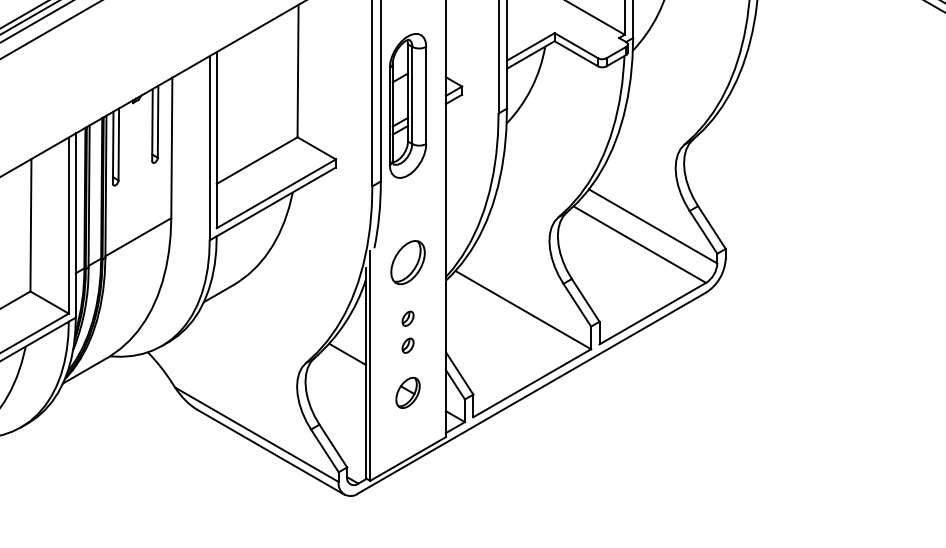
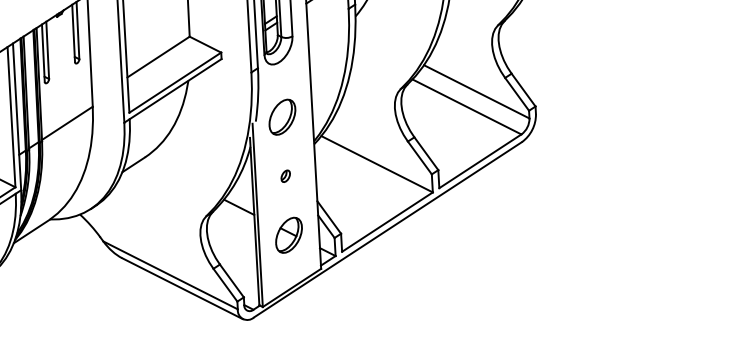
part: (407, 262) -> (281, 117), moved
part: (407, 345) -> (286, 197), removed
part: (407, 392) -> (288, 235), size x1.43

